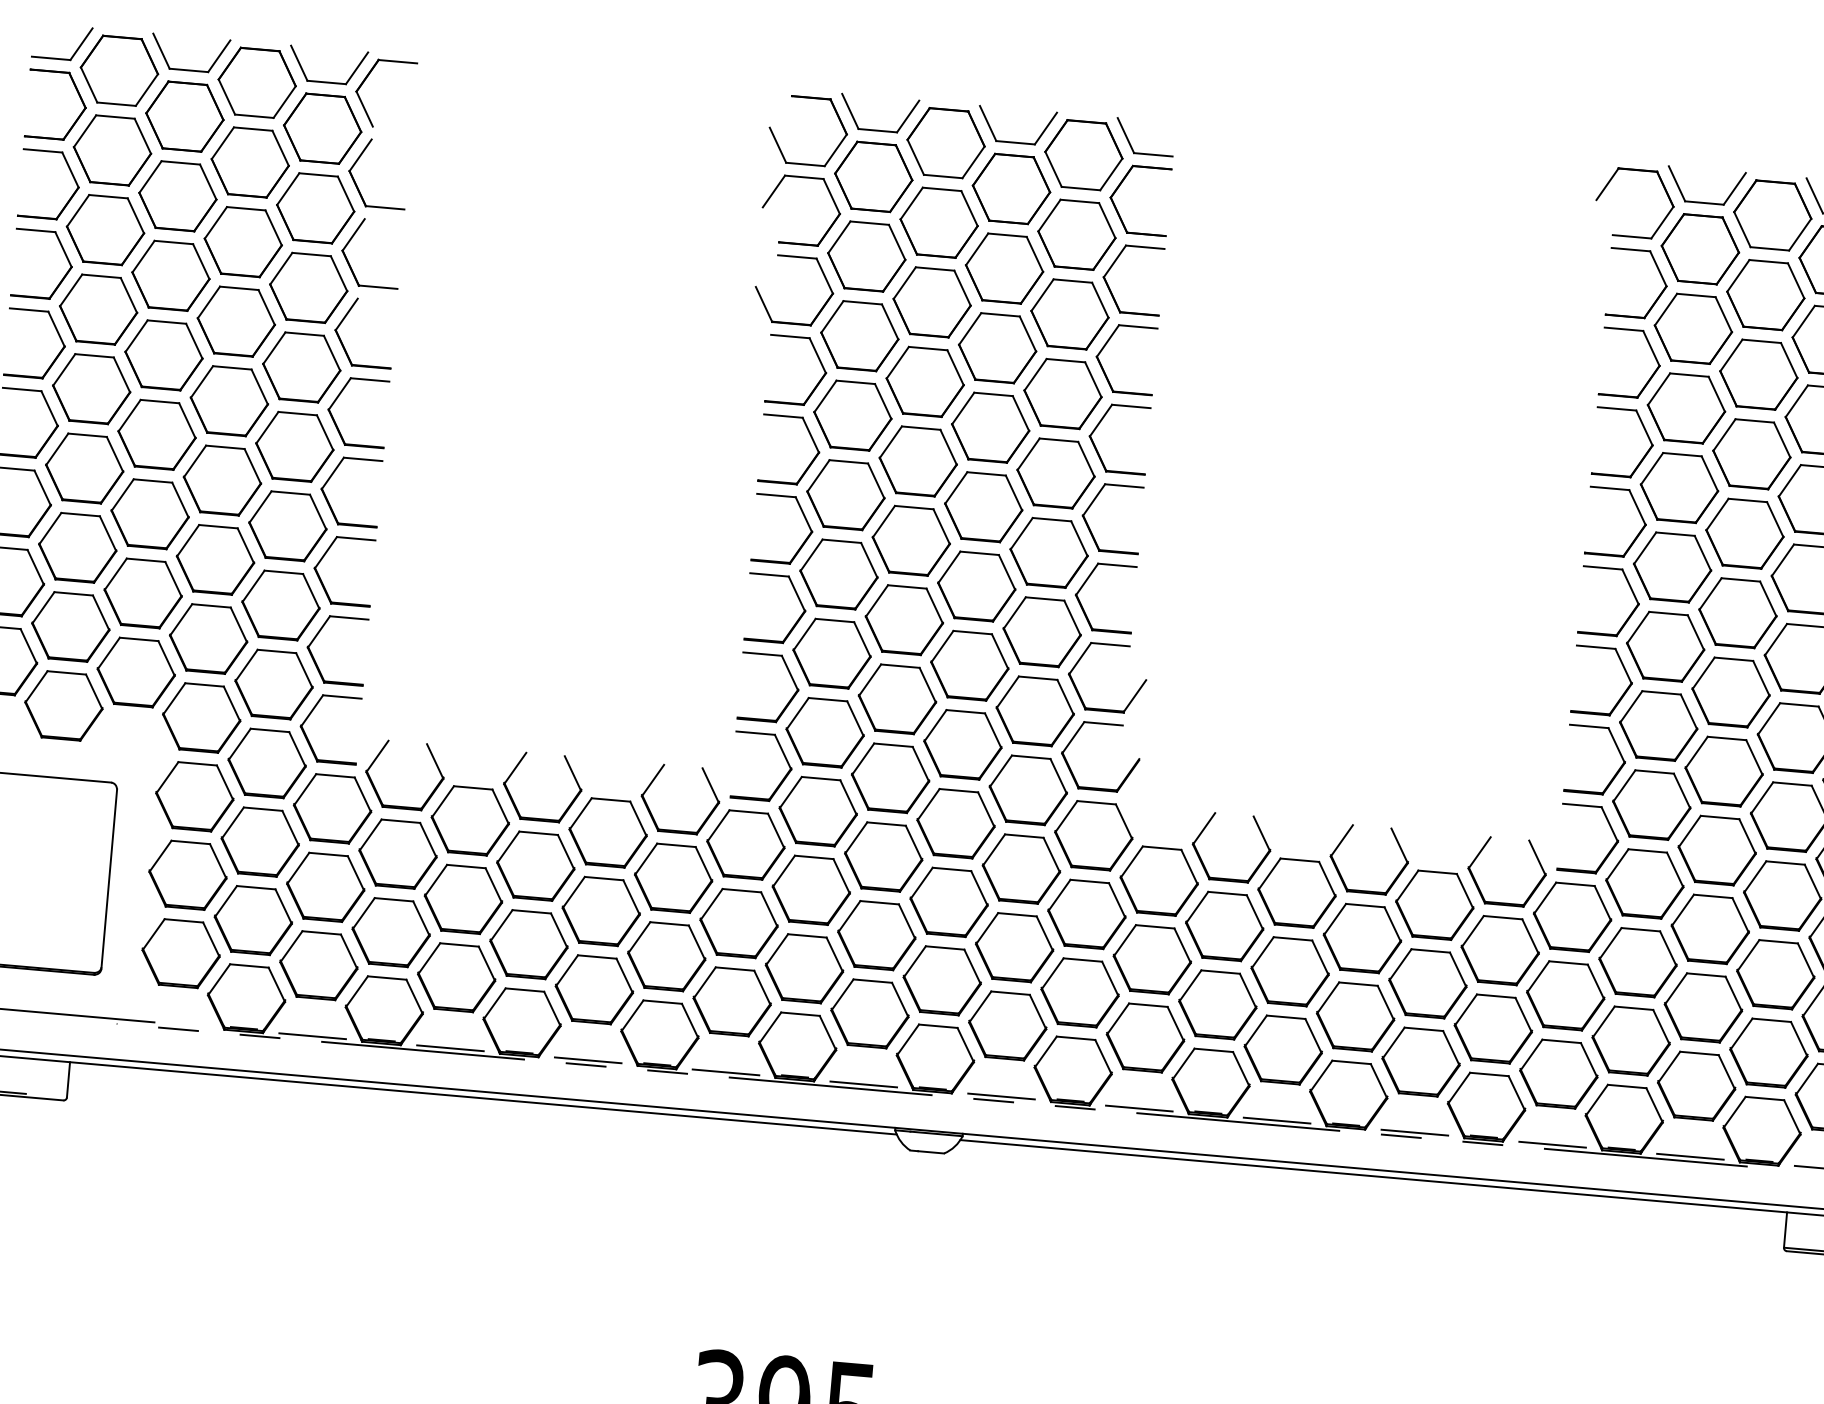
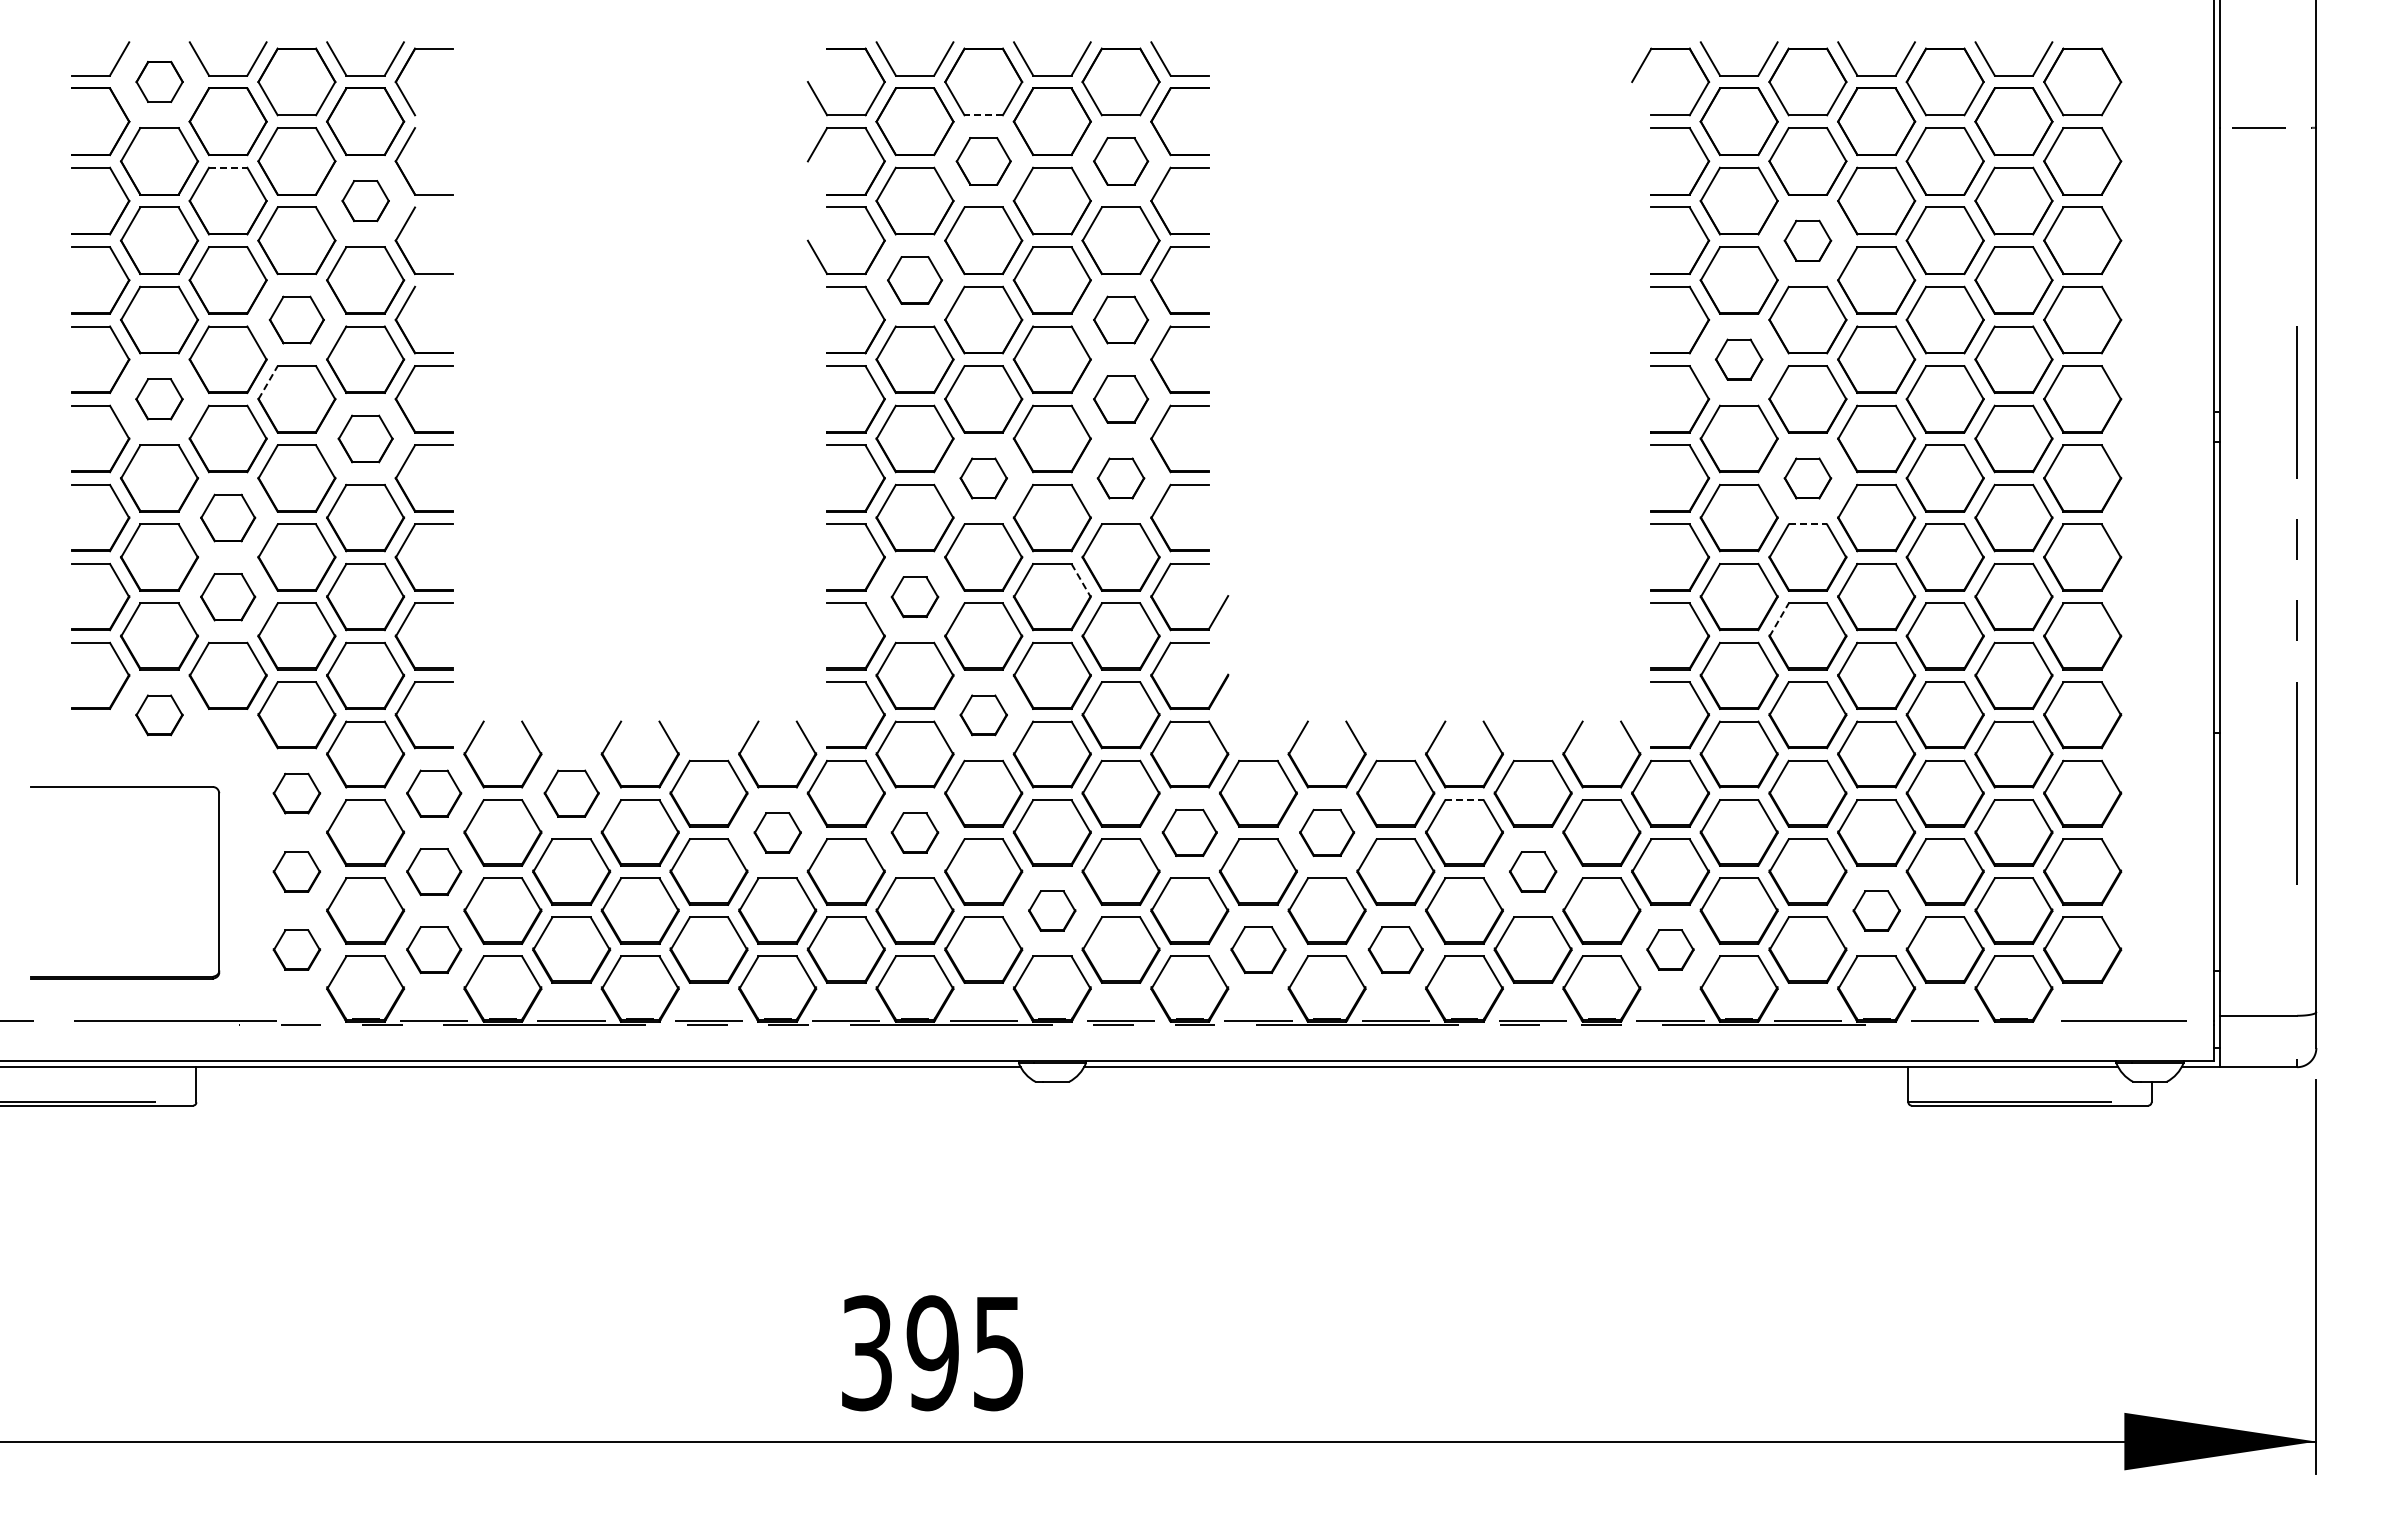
part: (119, 70) -> (159, 81), size x0.6
line: (181, 162) -> (228, 167), solid -> dashed
line: (942, 176) -> (983, 115), solid -> dashed
part: (315, 207) -> (365, 200), size x0.6
part: (938, 222) -> (983, 161), size x0.7
part: (1076, 234) -> (1120, 161), size x0.7
part: (236, 321) -> (296, 319), size x0.7
part: (859, 336) -> (914, 280), size x0.7
part: (1758, 374) -> (1807, 240), size x0.6
line: (202, 381) -> (268, 382), solid -> dashed
part: (91, 389) -> (159, 399), size x0.6
part: (1062, 393) -> (1120, 319), size x0.7
part: (294, 446) -> (365, 438), size x0.7
part: (1055, 473) -> (1120, 399), size x0.7
part: (1678, 487) -> (1738, 359), size x0.6
part: (149, 513) -> (227, 517), size x0.7
part: (911, 540) -> (983, 478), size x0.6
part: (1048, 552) -> (1120, 478), size x0.6
part: (142, 593) -> (227, 597), size x0.7
part: (1737, 613) -> (1807, 478), size x0.6
line: (1000, 651) -> (1081, 580), solid -> dashed
part: (831, 654) -> (914, 597), size x0.6
line: (1734, 659) -> (1808, 524), solid -> dashed
part: (63, 706) -> (159, 715), size x0.6
line: (1697, 752) -> (1779, 619), solid -> dashed
part: (890, 778) -> (983, 715), size x0.6
part: (194, 796) -> (296, 793), size x0.6
part: (331, 808) -> (433, 793), size x0.7
part: (470, 820) -> (571, 793), size x0.7
part: (187, 874) -> (296, 871), size x0.6
part: (673, 877) -> (777, 832), size x0.6
part: (324, 886) -> (433, 871), size x0.7
part: (810, 889) -> (914, 832), size x0.6
line: (1365, 905) -> (1464, 800), solid -> dashed
part: (1086, 913) -> (1189, 832), size x0.7
part: (1224, 925) -> (1326, 832), size x0.7
part: (180, 952) -> (296, 949), size x0.6
part: (318, 964) -> (433, 949), size x0.7
part: (941, 980) -> (1051, 910), size x0.6
part: (1427, 983) -> (1532, 871), size x0.6
part: (1145, 1037) -> (1258, 949), size x0.7
part: (1283, 1049) -> (1395, 949), size x0.7
part: (1768, 1052) -> (1876, 910), size x0.6
part: (1558, 1073) -> (1670, 949), size x0.6

